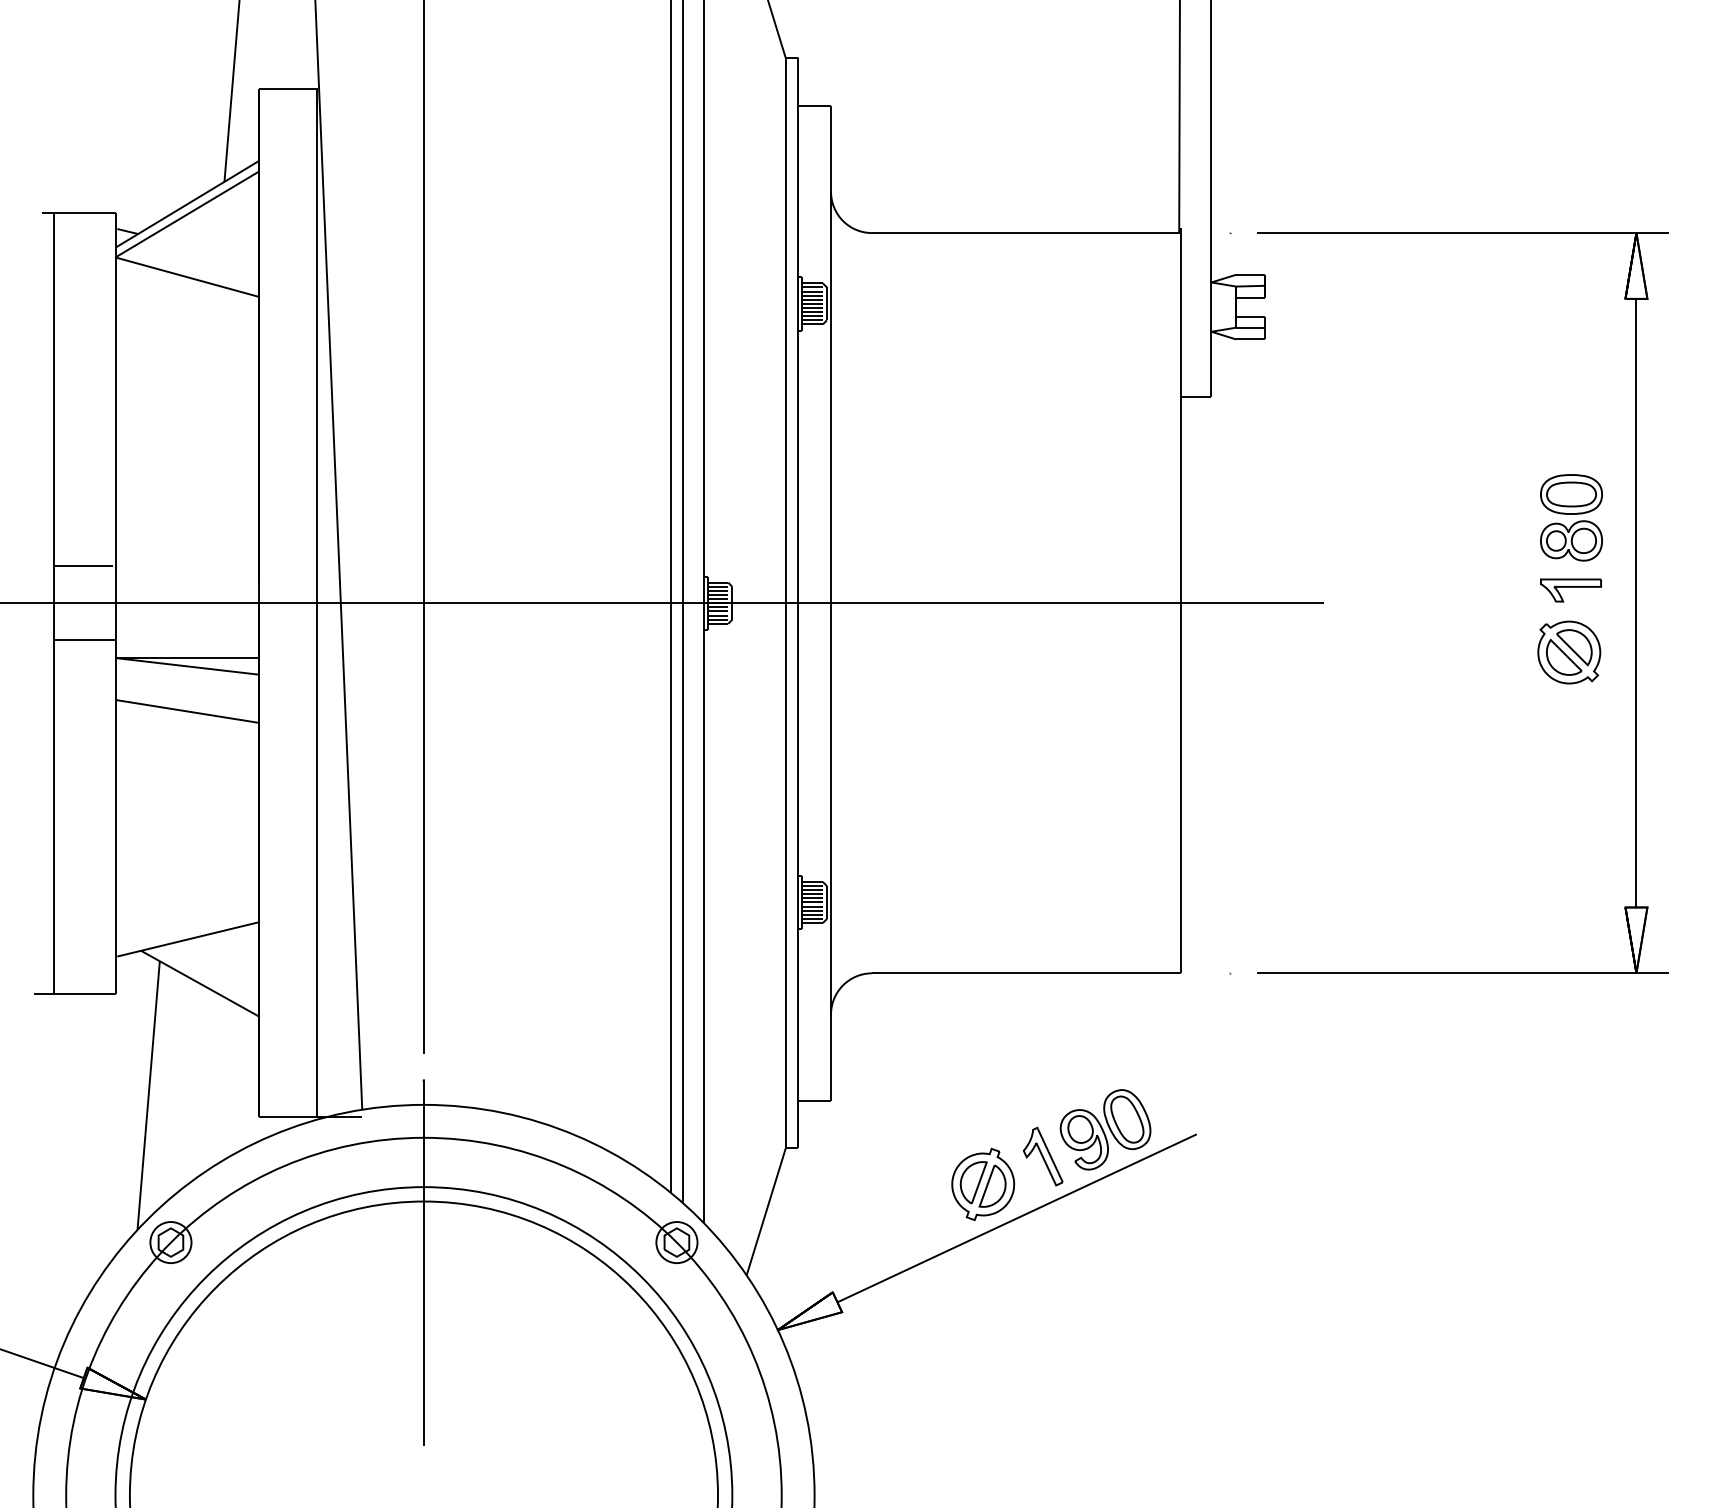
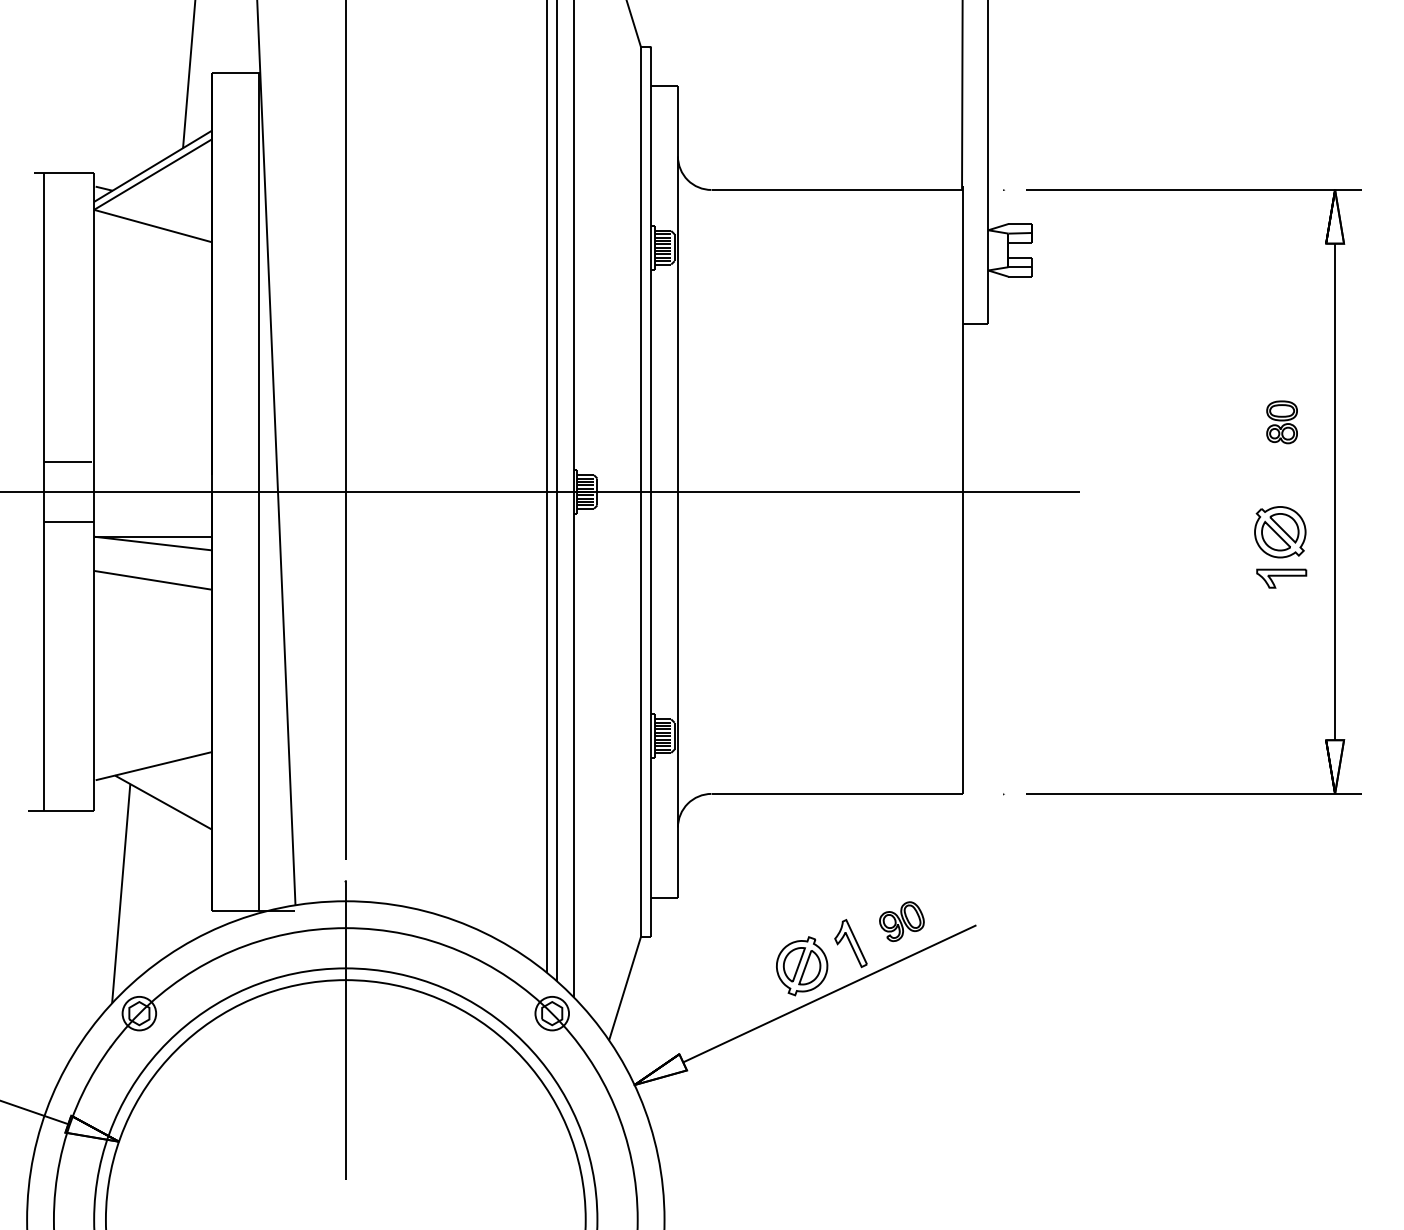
part: (1571, 517) -> (1282, 422), size x0.6
part: (1570, 590) -> (1281, 578), moved
part: (1105, 1129) -> (901, 921), size x0.6

